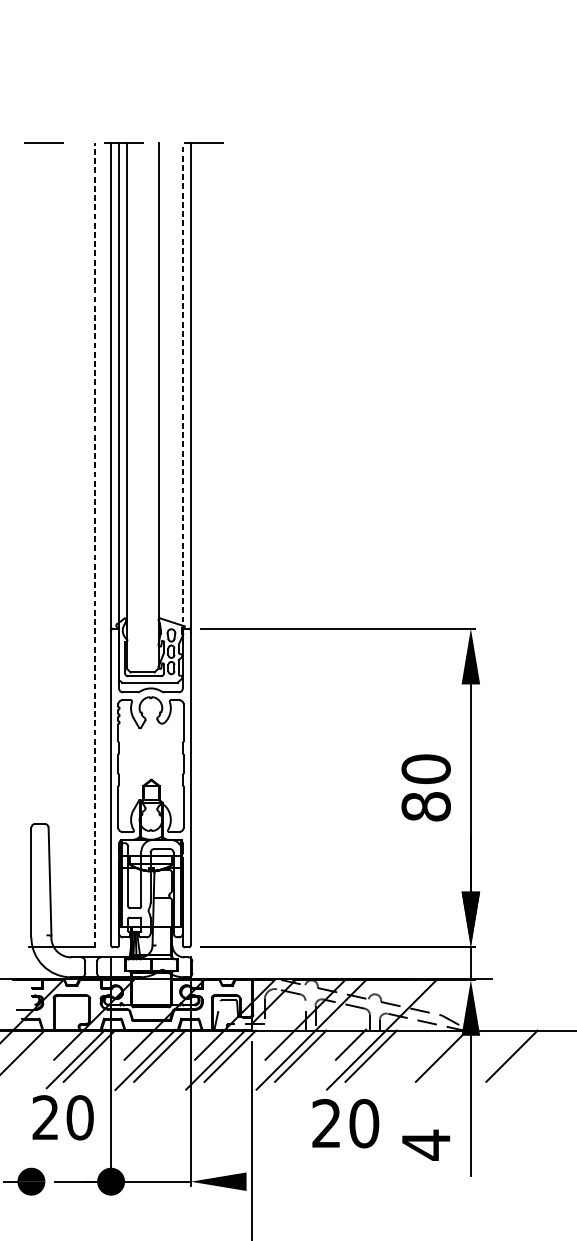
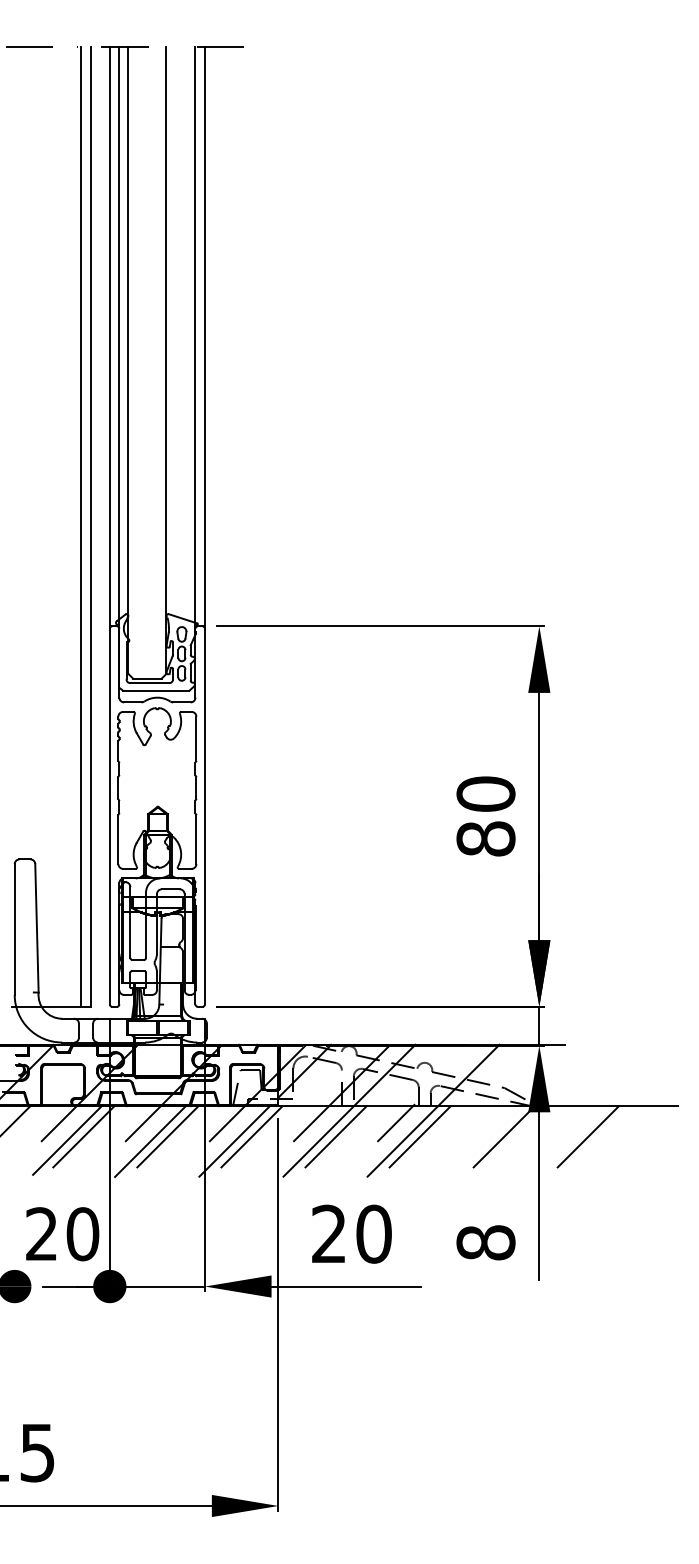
line: (182, 386) -> (195, 337), dashed -> solid
line: (87, 545) -> (81, 526), added
line: (94, 545) -> (90, 526), dashed -> solid
text: (63, 1118) -> (62, 1234), moved
text: (345, 1123) -> (351, 1233), moved
text: (425, 1144) -> (485, 1242), 4 -> 8
line: (308, 1181) -> (345, 1286), added

